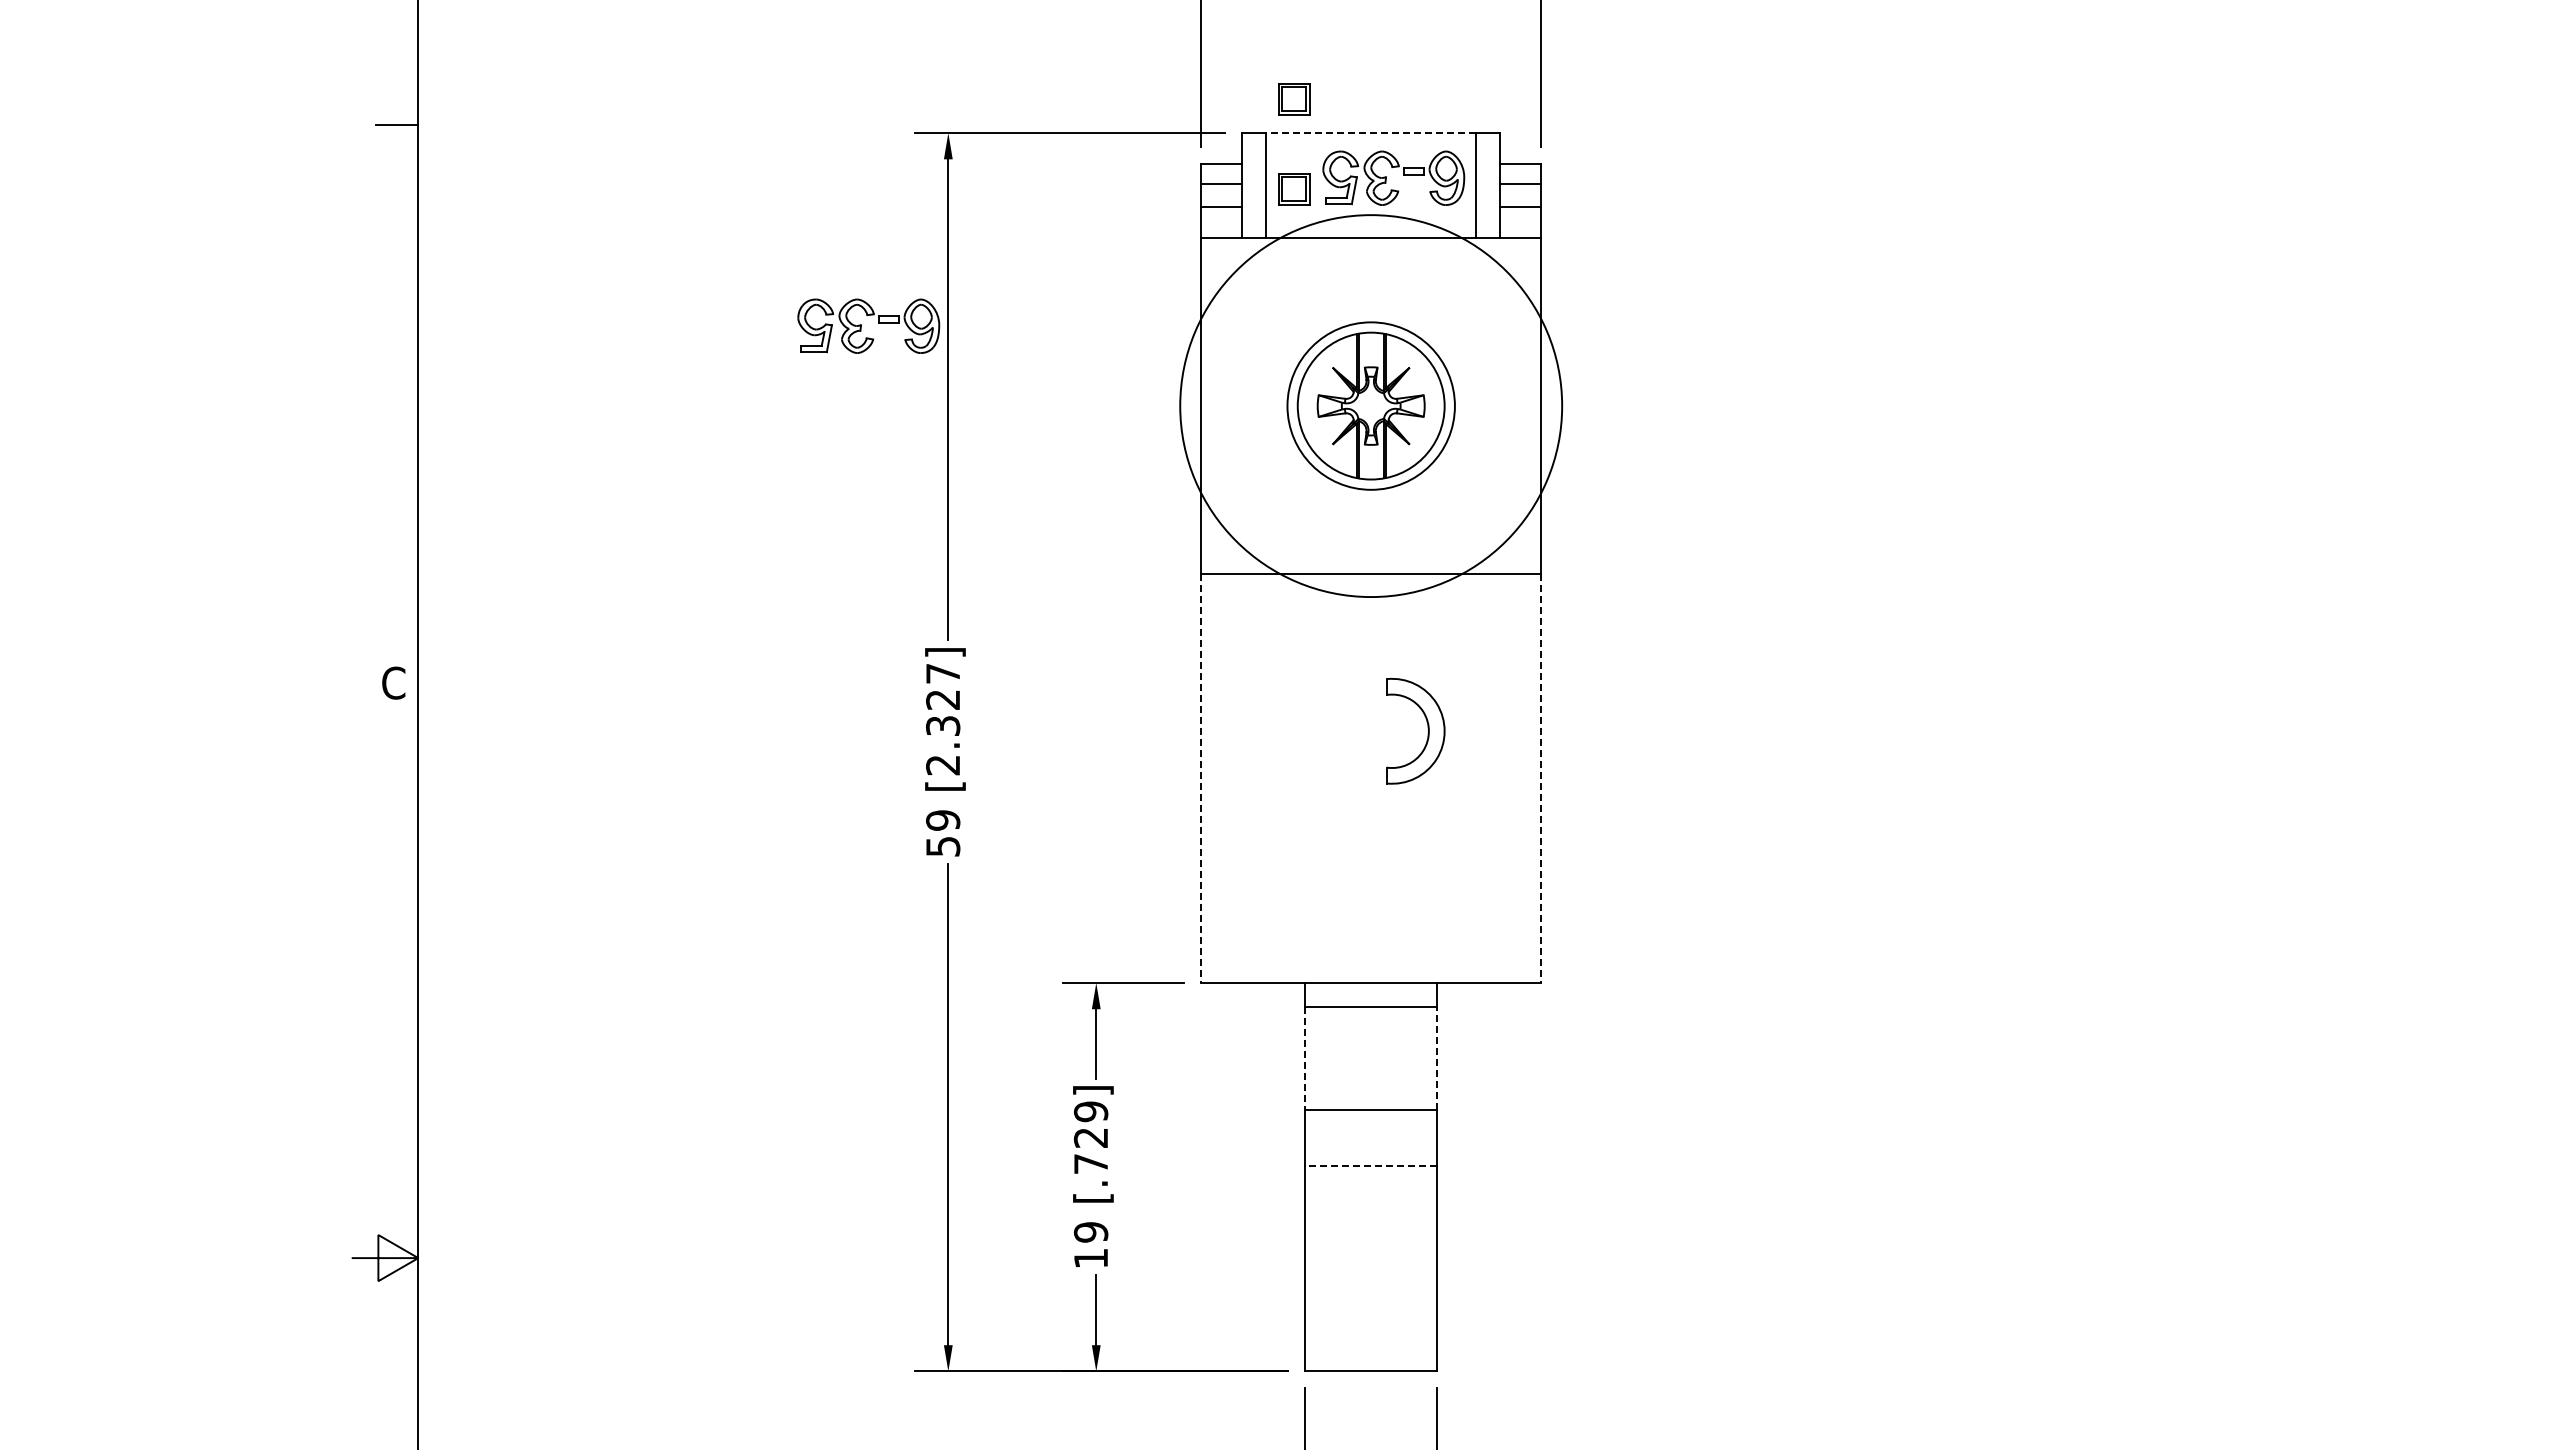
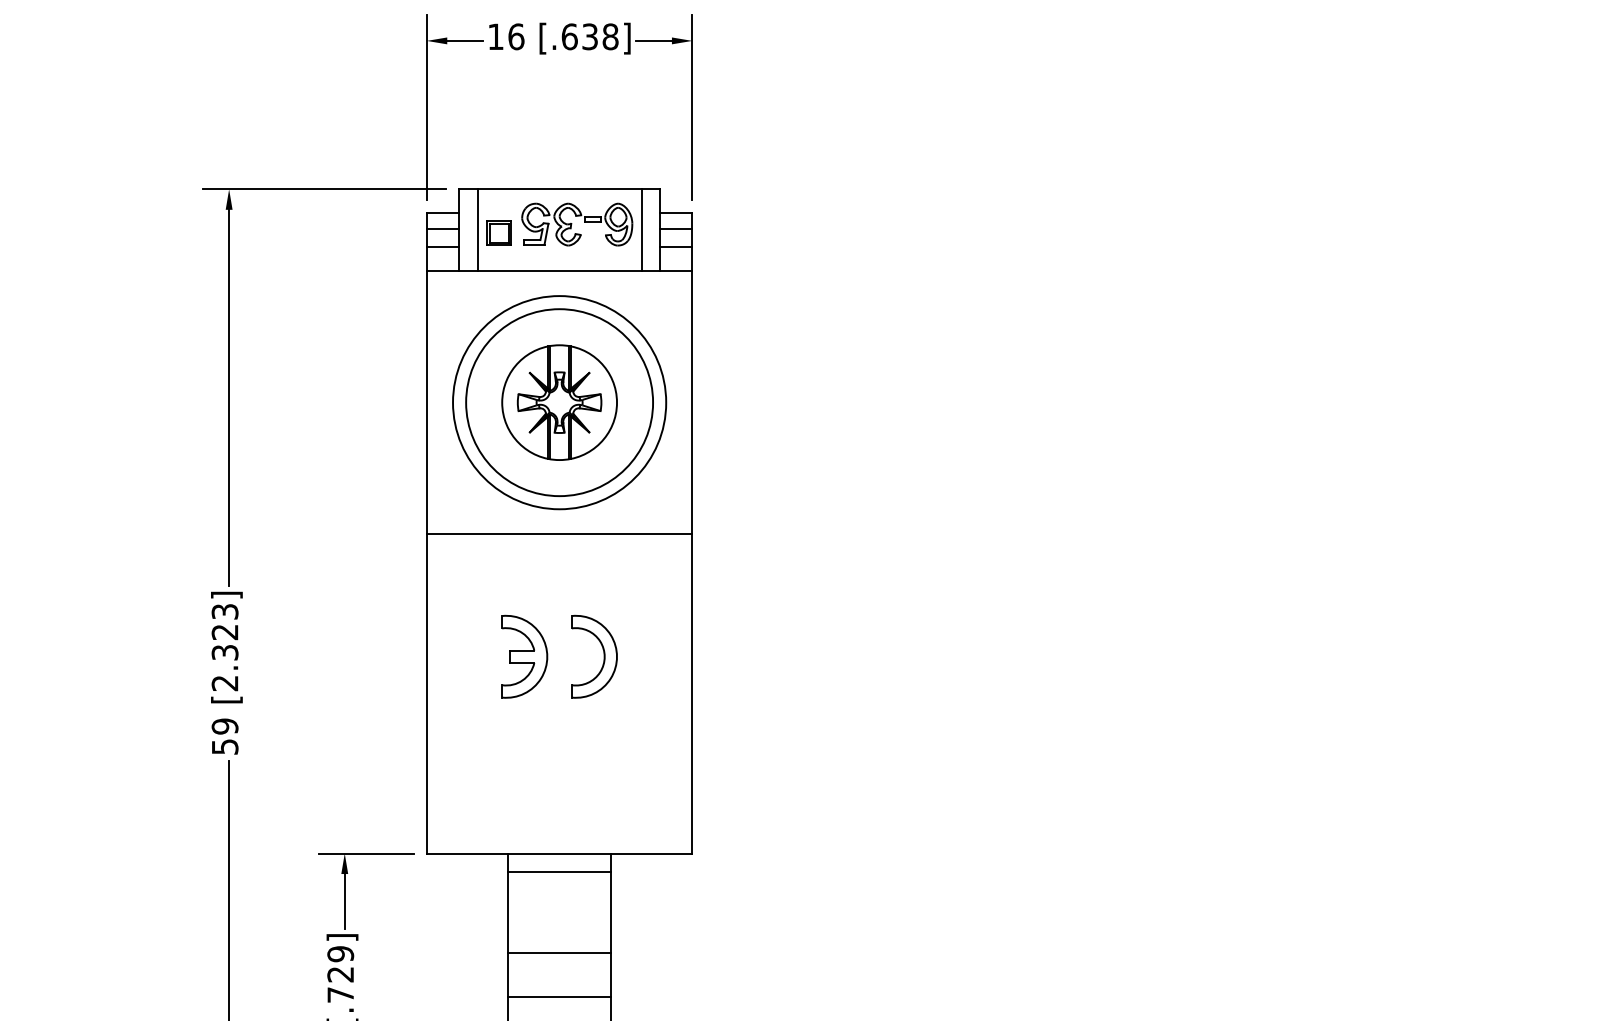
part: (1294, 99) -> (499, 163), removed
line: (1371, 133) -> (559, 189), dashed -> solid
part: (861, 325) -> (161, 339), removed
circle: (1370, 405) -> (559, 402), size x0.71
circle: (1370, 405) -> (559, 402), size x1.43
text: (943, 673) -> (225, 611), [2.327] -> [2.323]
part: (1326, 730) -> (524, 656), added
line: (1201, 779) -> (426, 694), dashed -> solid
line: (1541, 779) -> (692, 694), dashed -> solid
line: (1437, 1057) -> (611, 911), dashed -> solid
line: (1305, 1058) -> (508, 912), dashed -> solid
line: (1370, 1166) -> (559, 996), dashed -> solid

